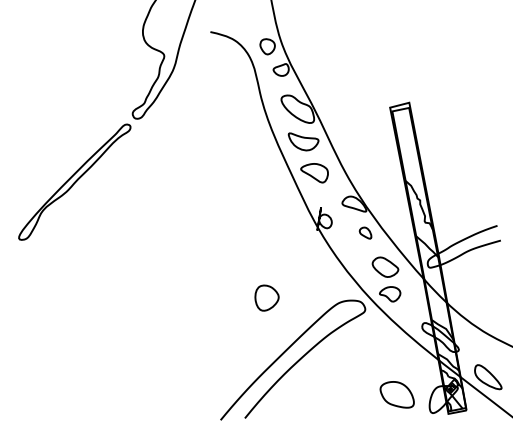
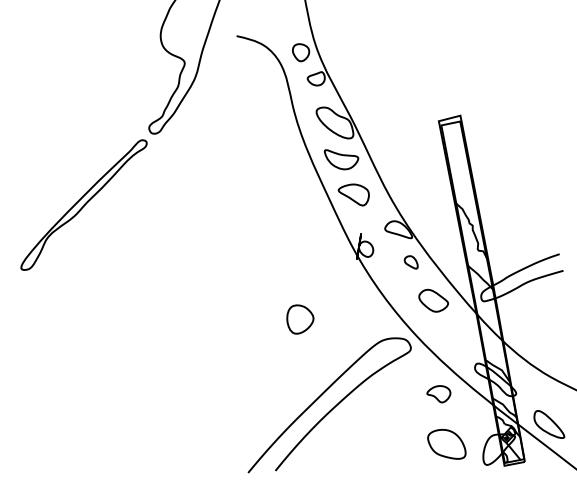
part: (389, 294) -> (438, 394), moved
part: (267, 298) -> (300, 319), moved

